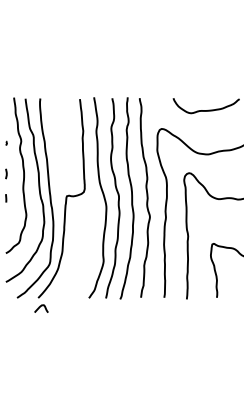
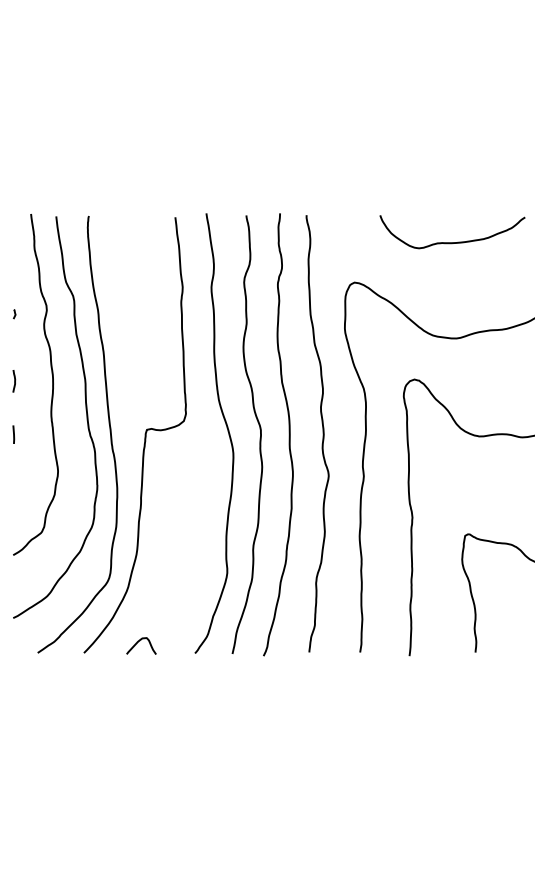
curve: (40, 307) -> (139, 643), moved

